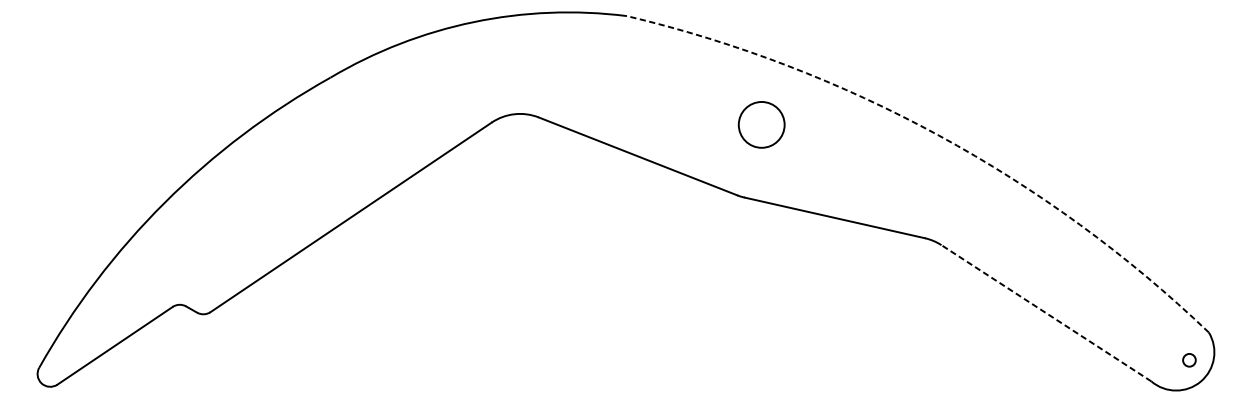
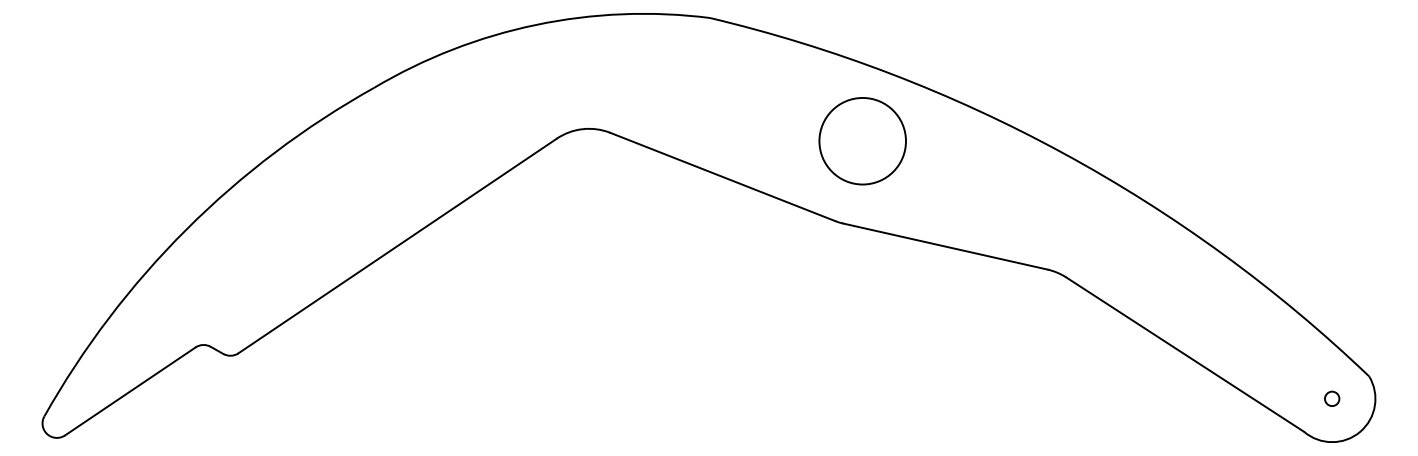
circle: (761, 124) -> (862, 140), size x1.67
arc: (938, 135) -> (1063, 153), dashed -> solid
line: (1046, 313) -> (1185, 354), dashed -> solid
circle: (1189, 359) -> (1332, 398), moved

